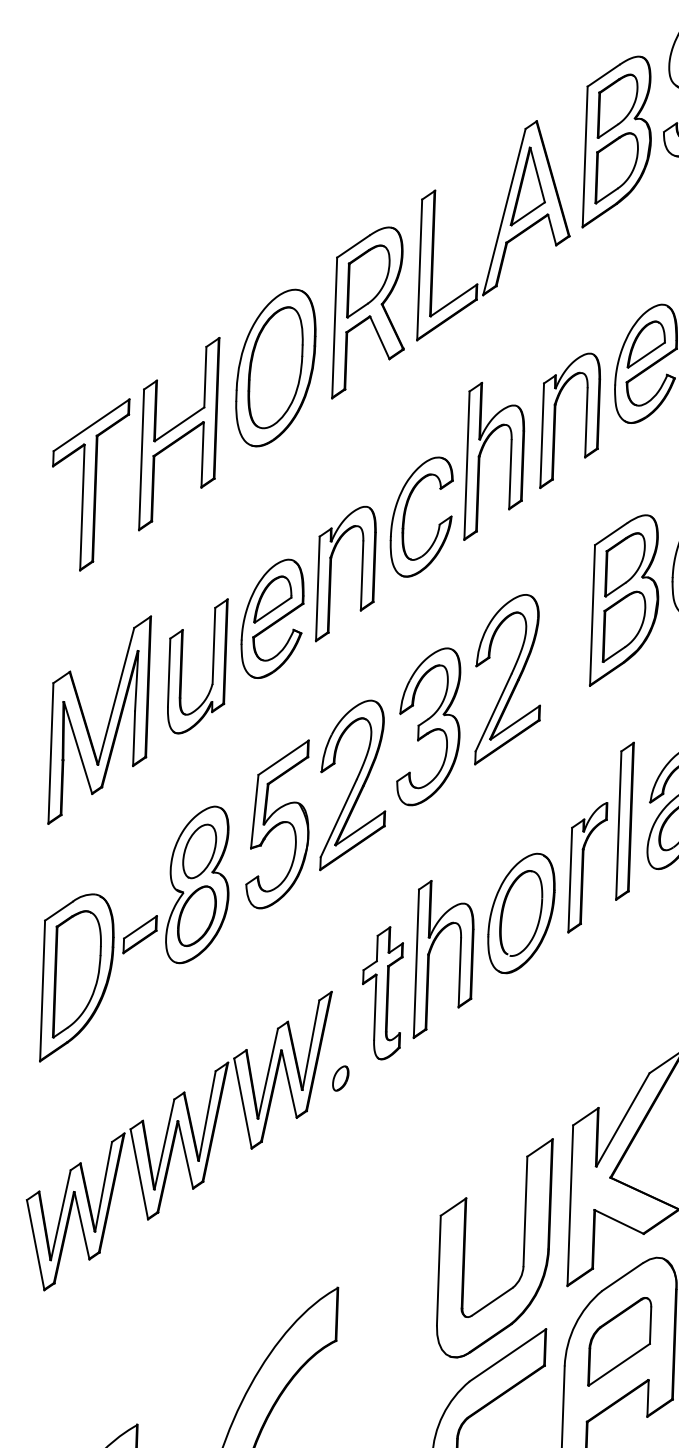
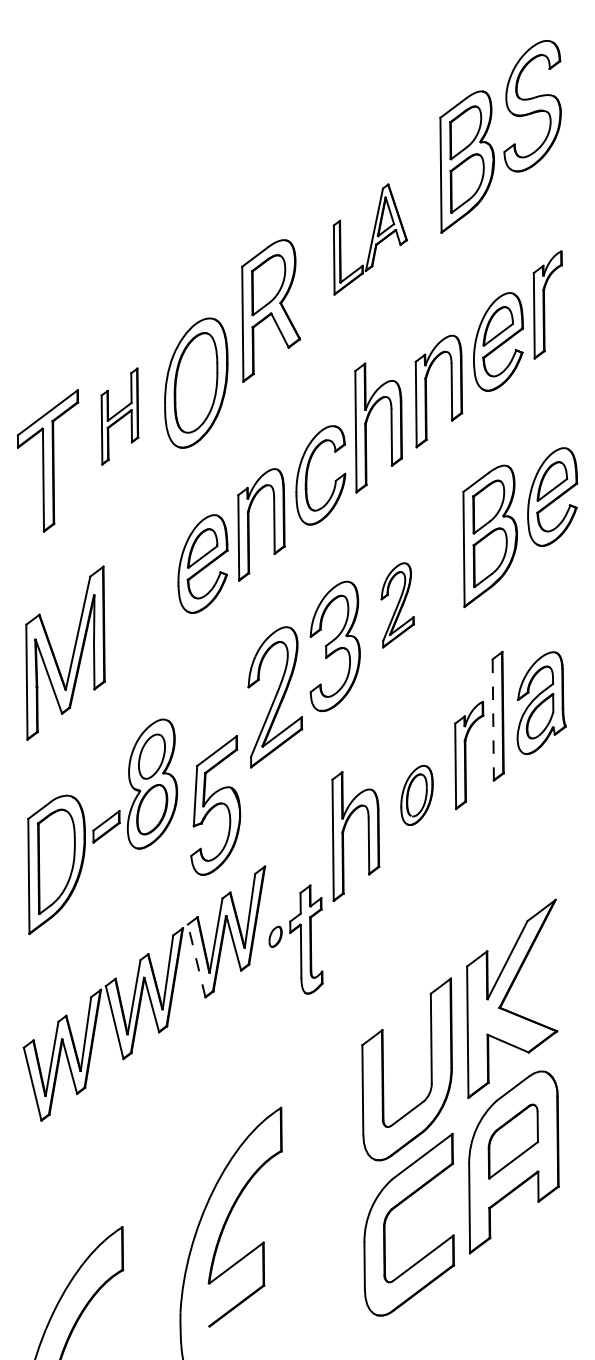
part: (495, 231) -> (370, 239), size x0.6
part: (276, 367) -> (196, 382), moved
part: (178, 433) -> (119, 416), size x0.6
part: (183, 664) -> (131, 604), removed
part: (508, 680) -> (397, 605), size x0.6
part: (278, 824) -> (215, 805), moved
line: (619, 826) -> (493, 720), solid -> dashed
part: (520, 913) -> (416, 795), size x0.6
part: (382, 993) -> (306, 939), moved
line: (242, 1103) -> (196, 960), solid -> dashed

